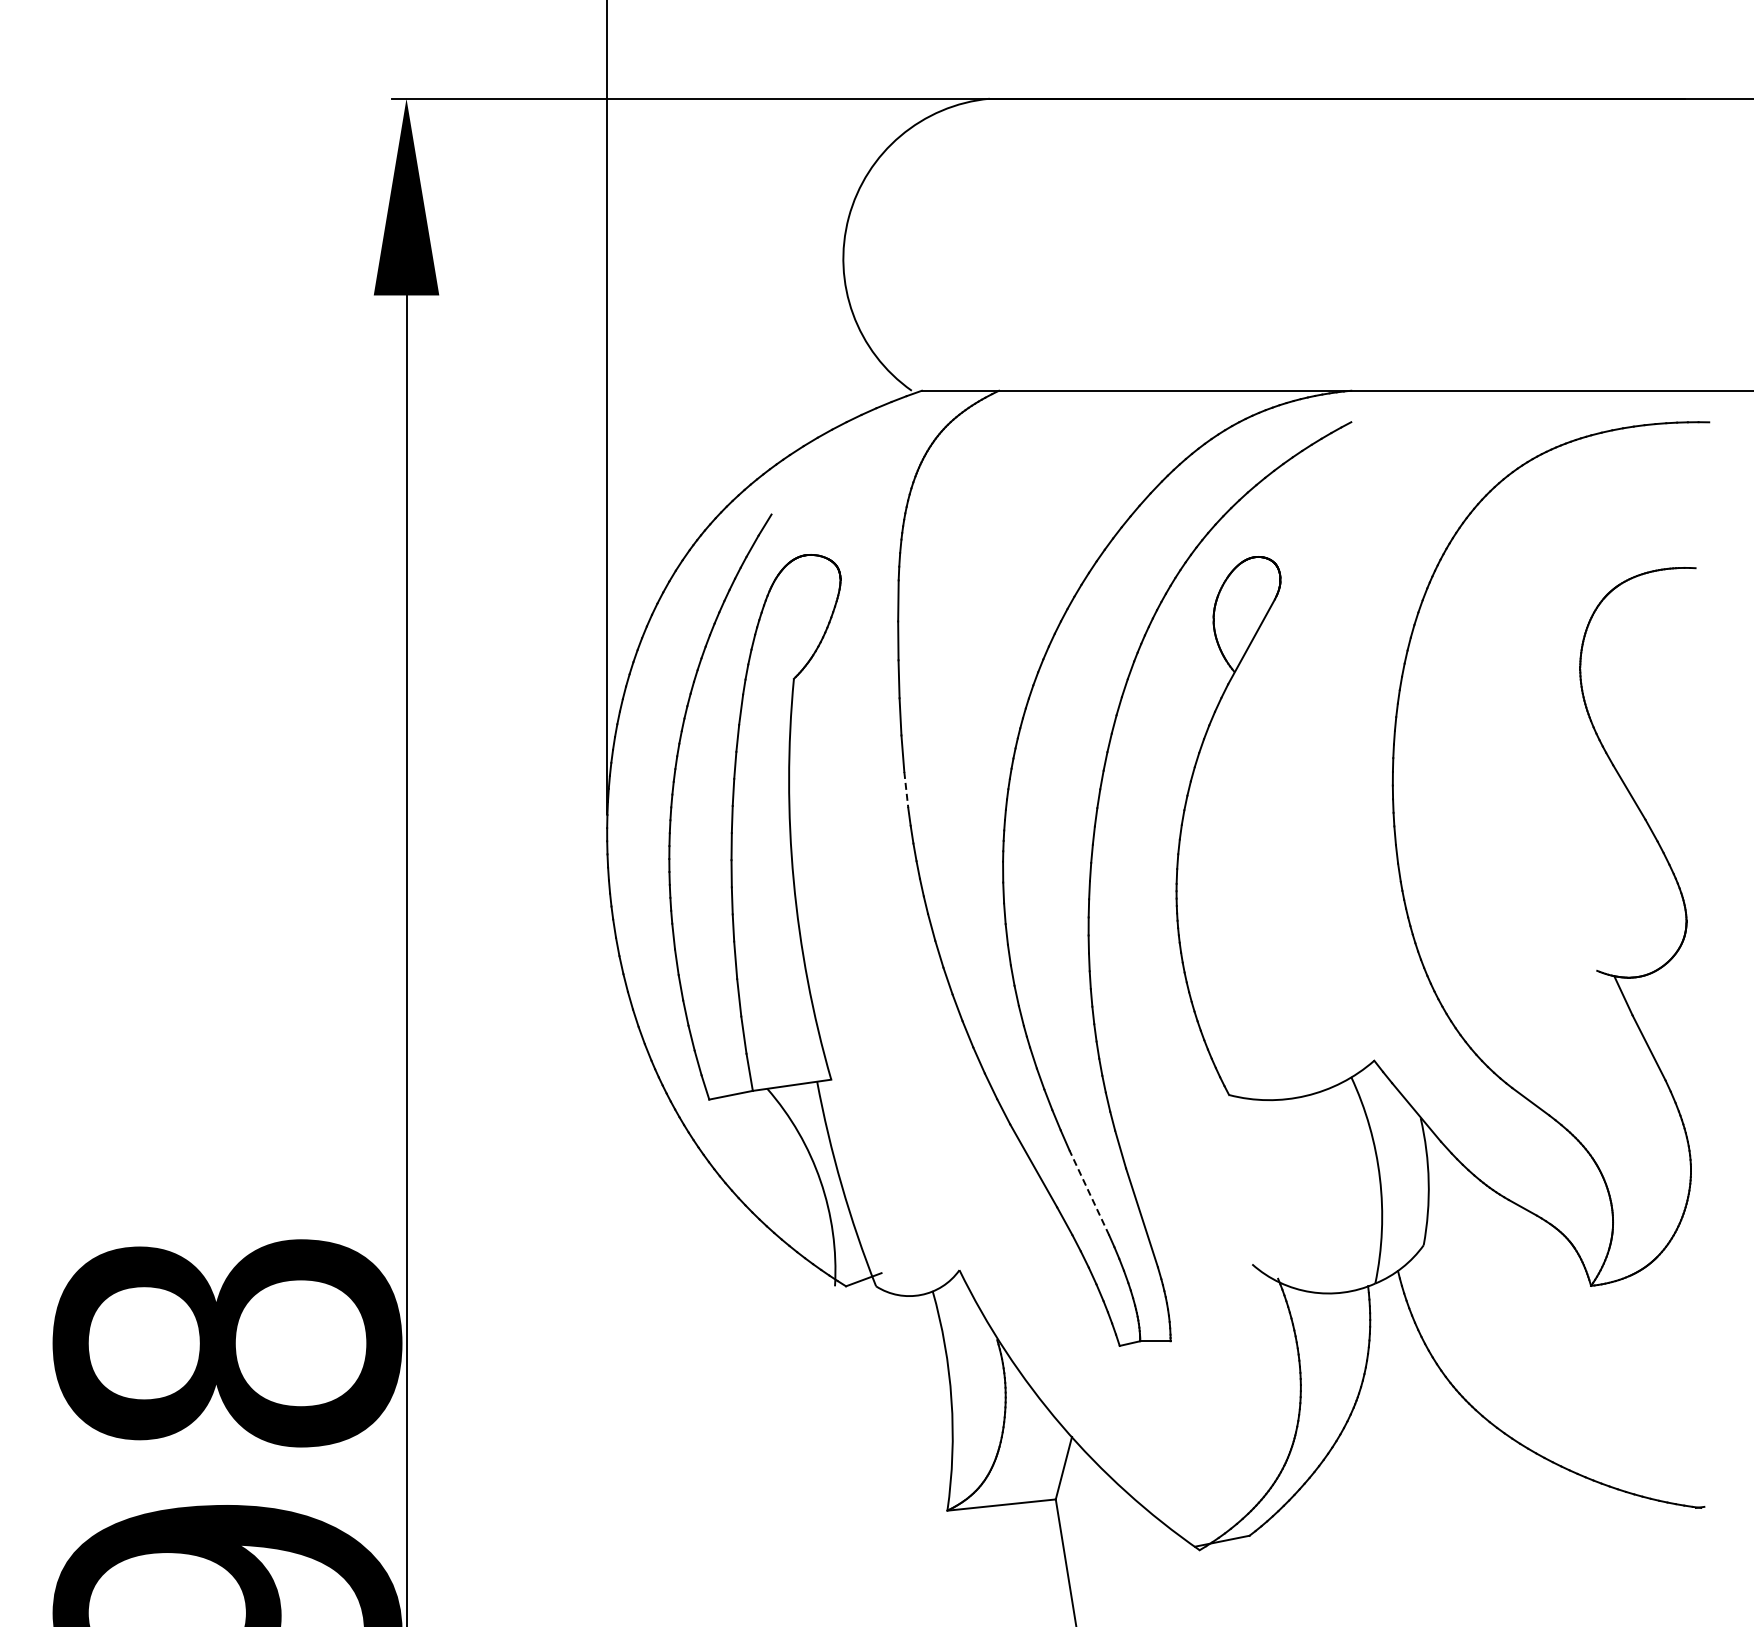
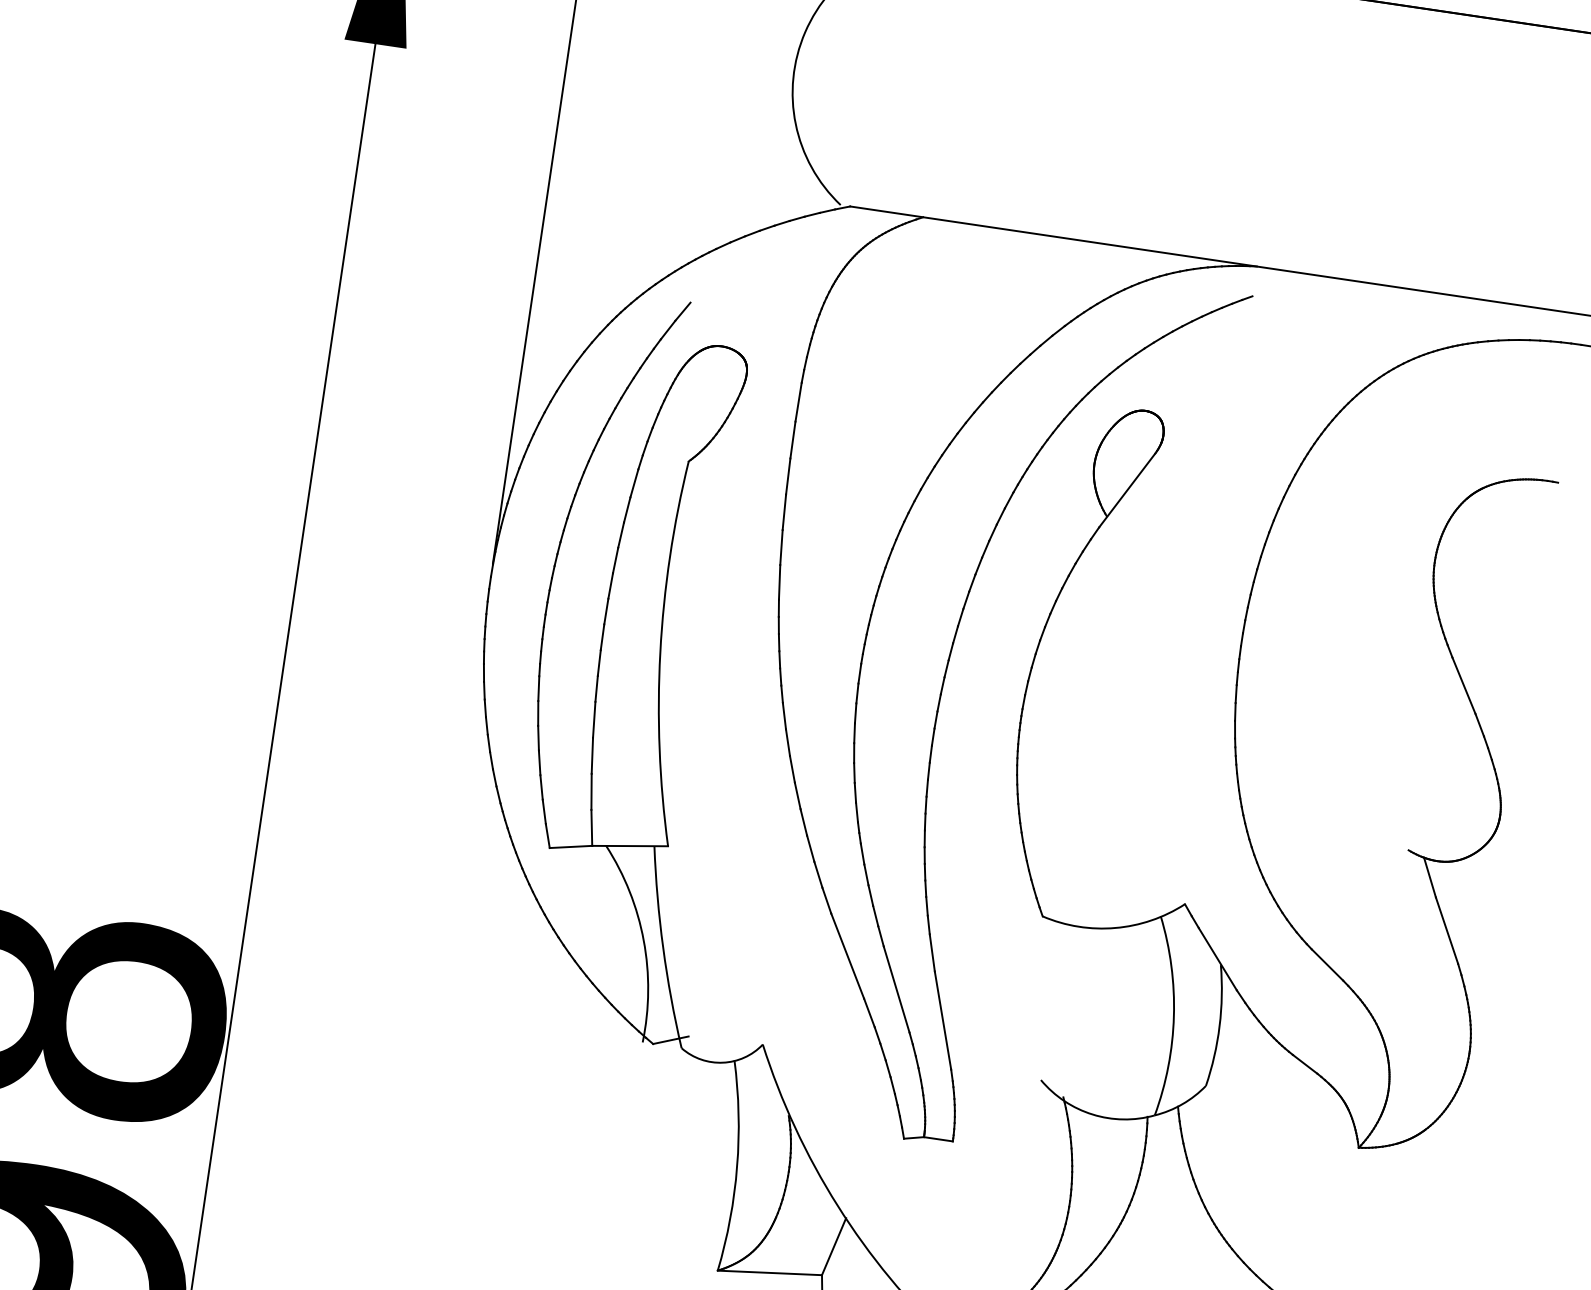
line: (906, 790) -> (779, 582), dashed -> solid
line: (1089, 1192) -> (896, 989), dashed -> solid

